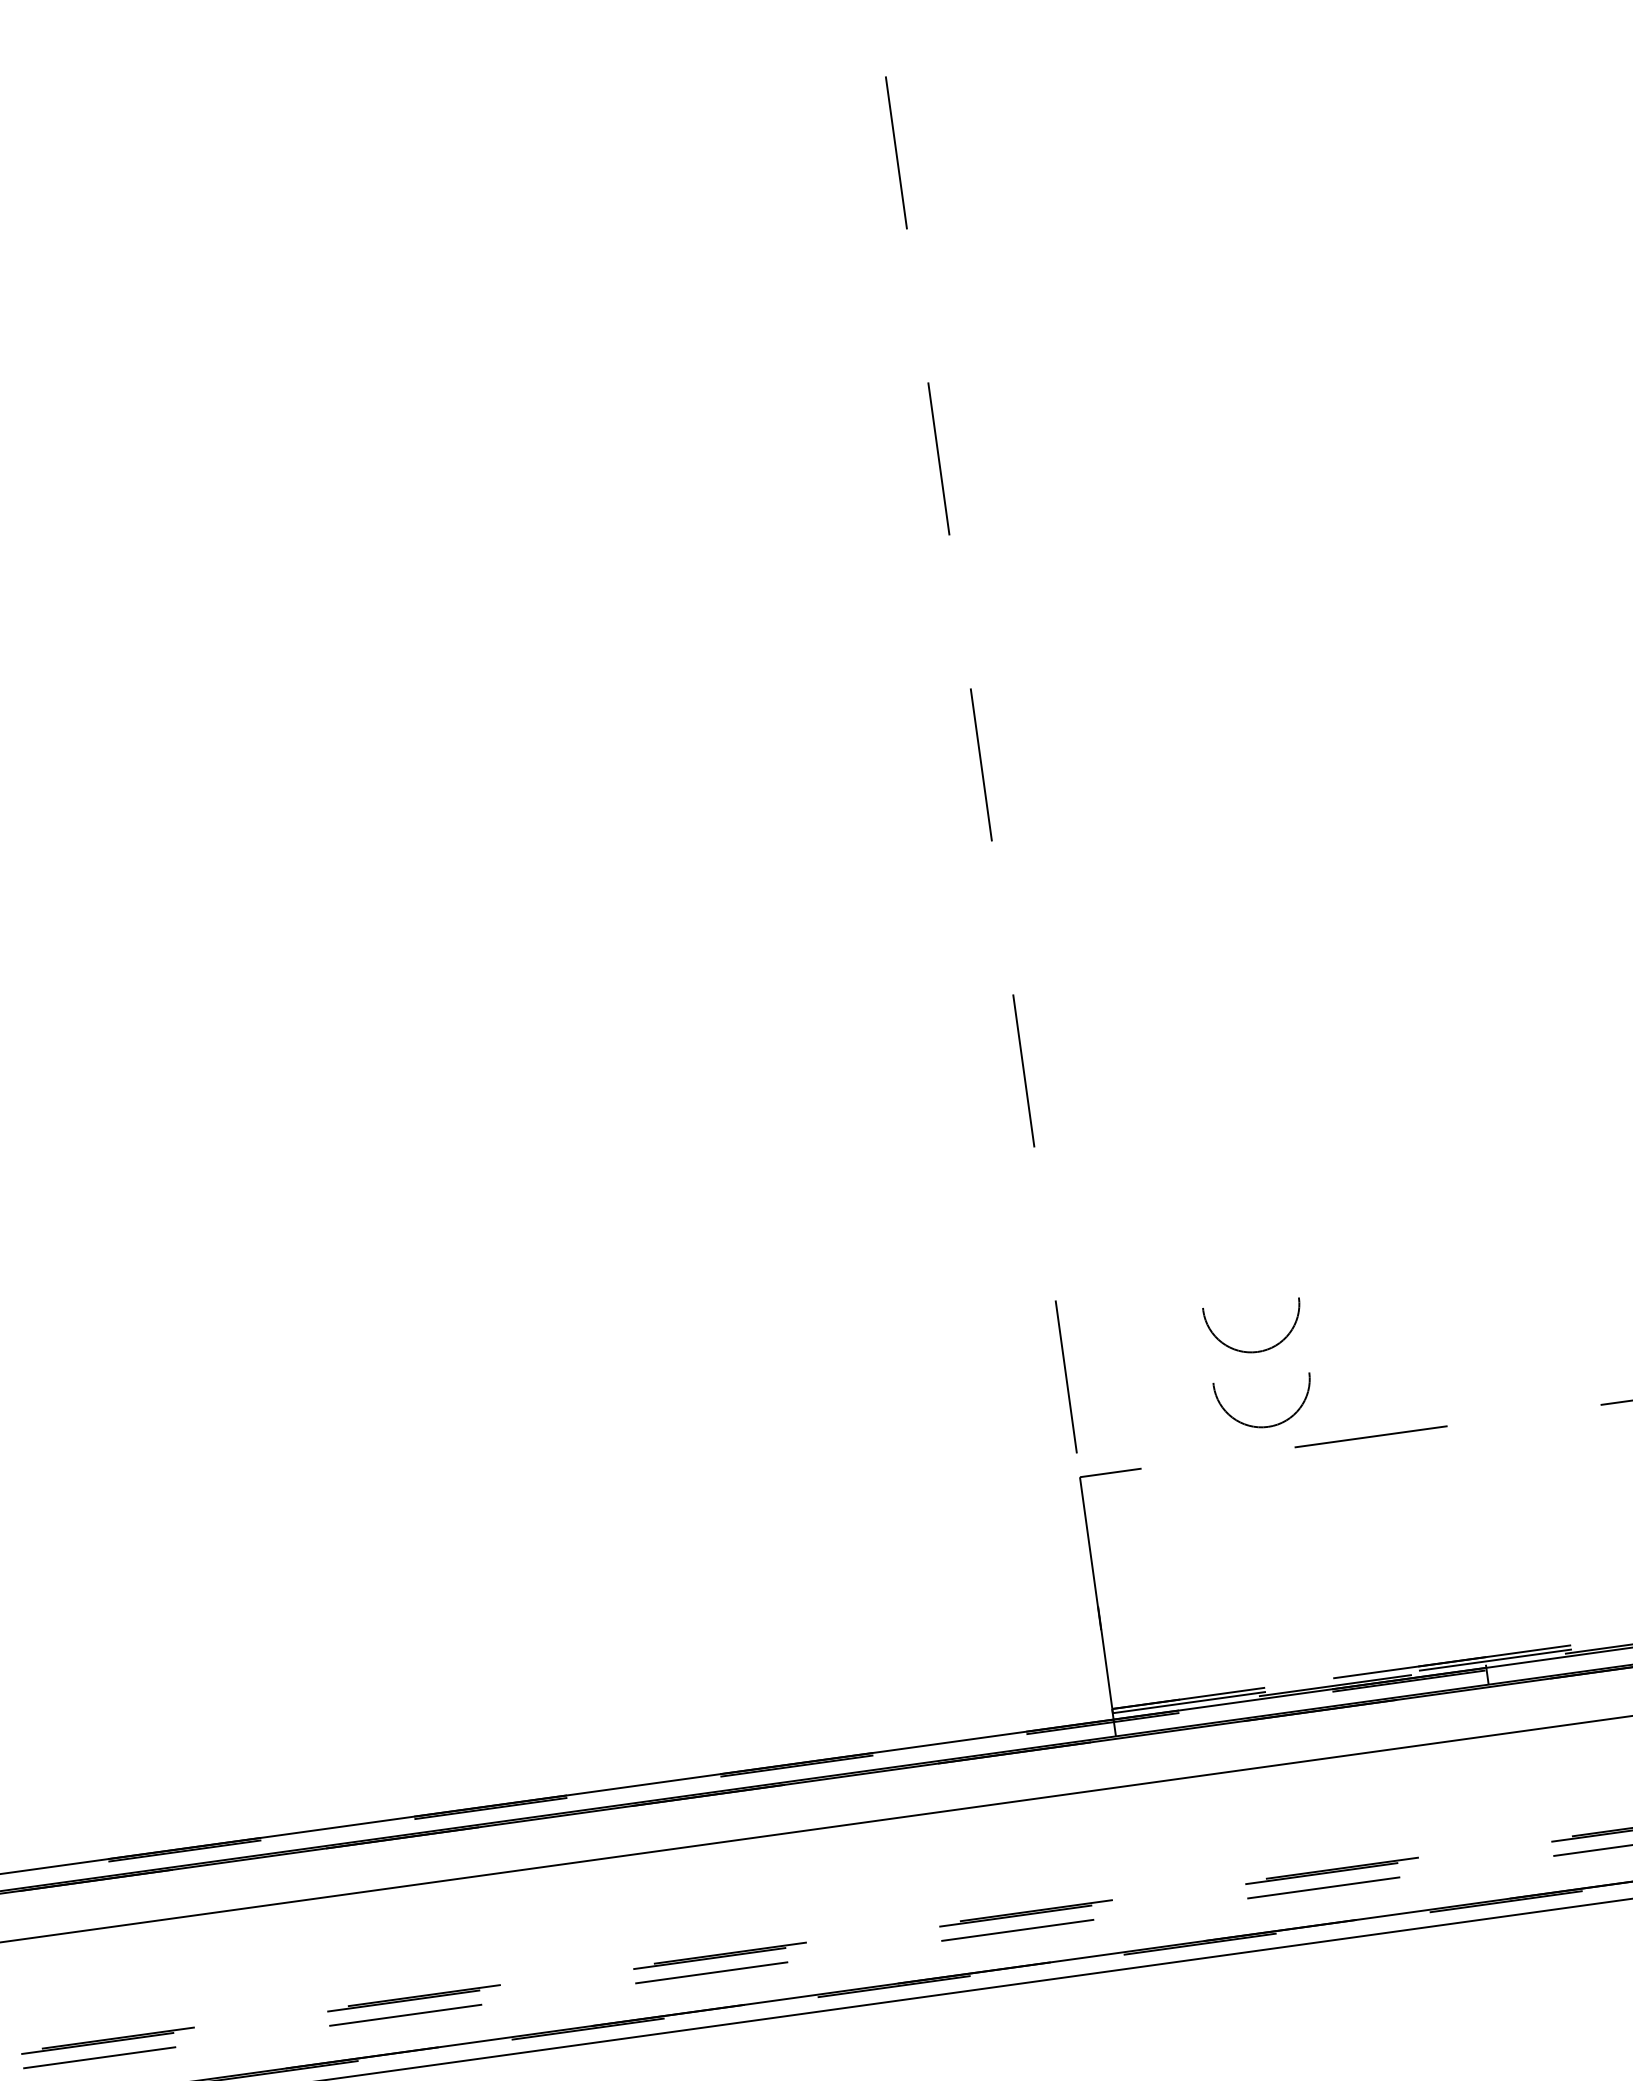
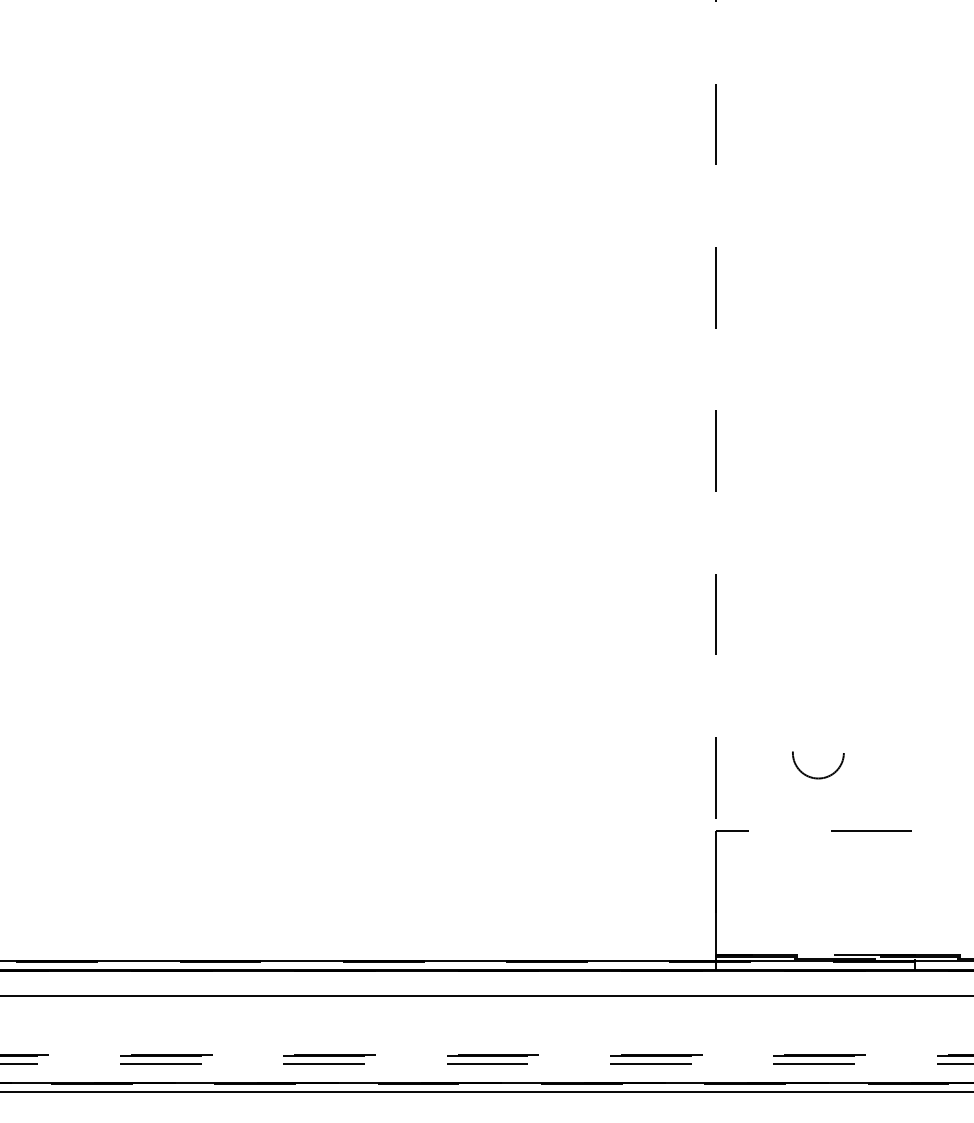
circle: (1264, 1402) -> (818, 805), removed

